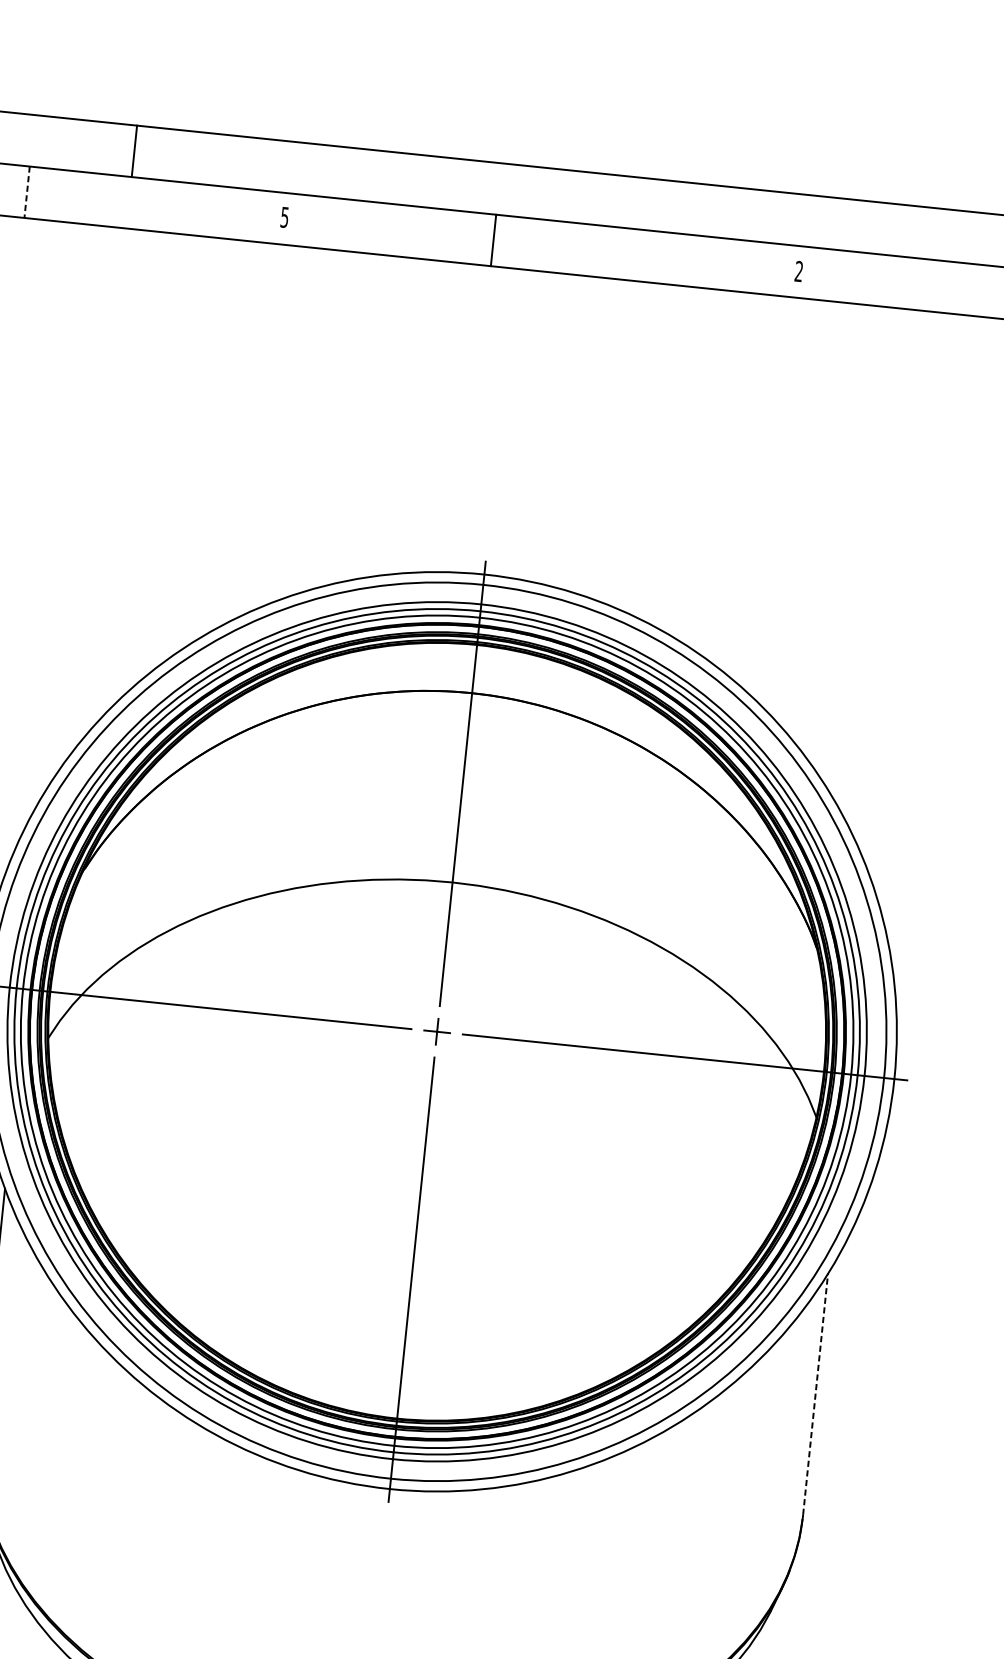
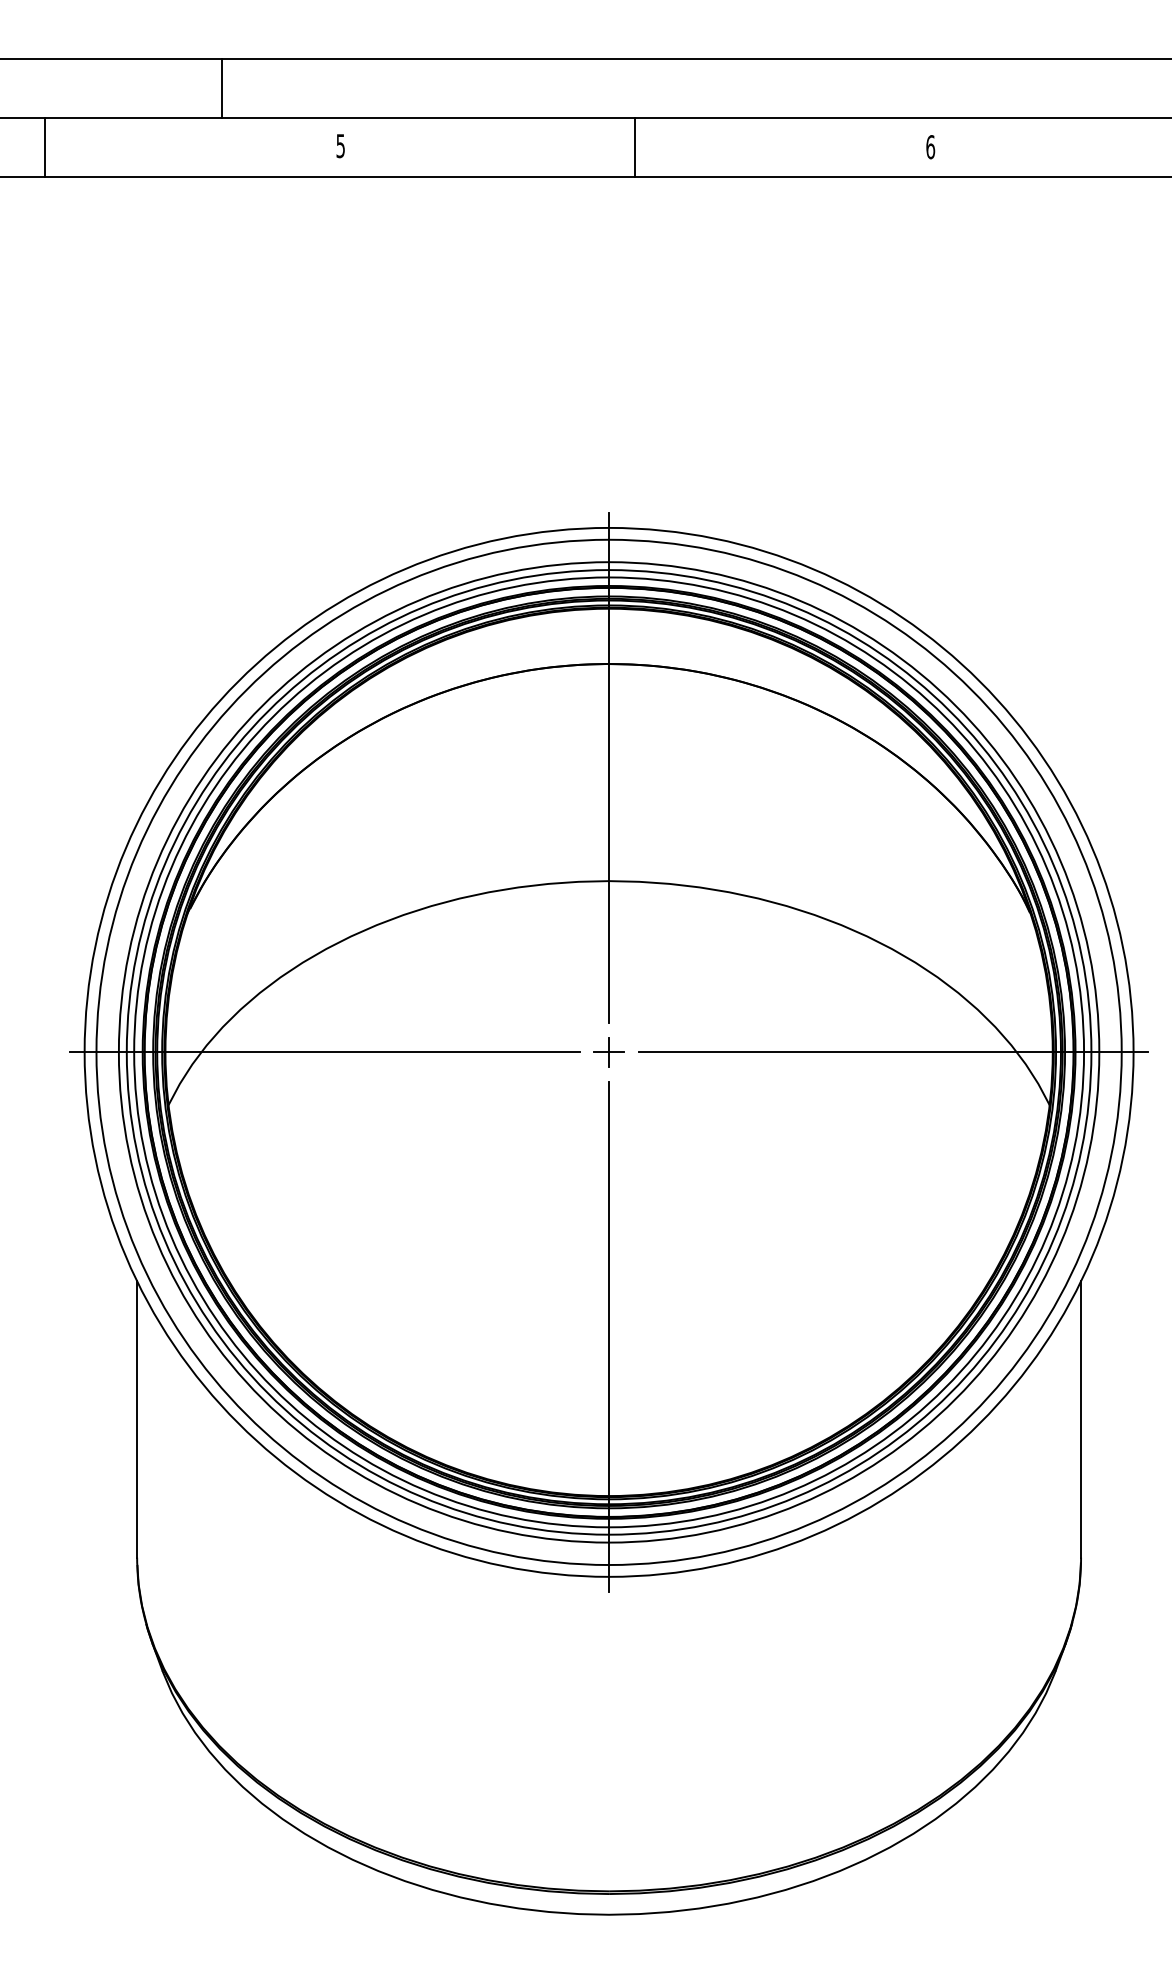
line: (134, 151) -> (222, 88), moved
line: (27, 192) -> (45, 148), dashed -> solid
line: (493, 240) -> (635, 147), moved
text: (798, 271) -> (930, 147), 2 -> 6
line: (816, 1393) -> (1081, 1418), dashed -> solid

